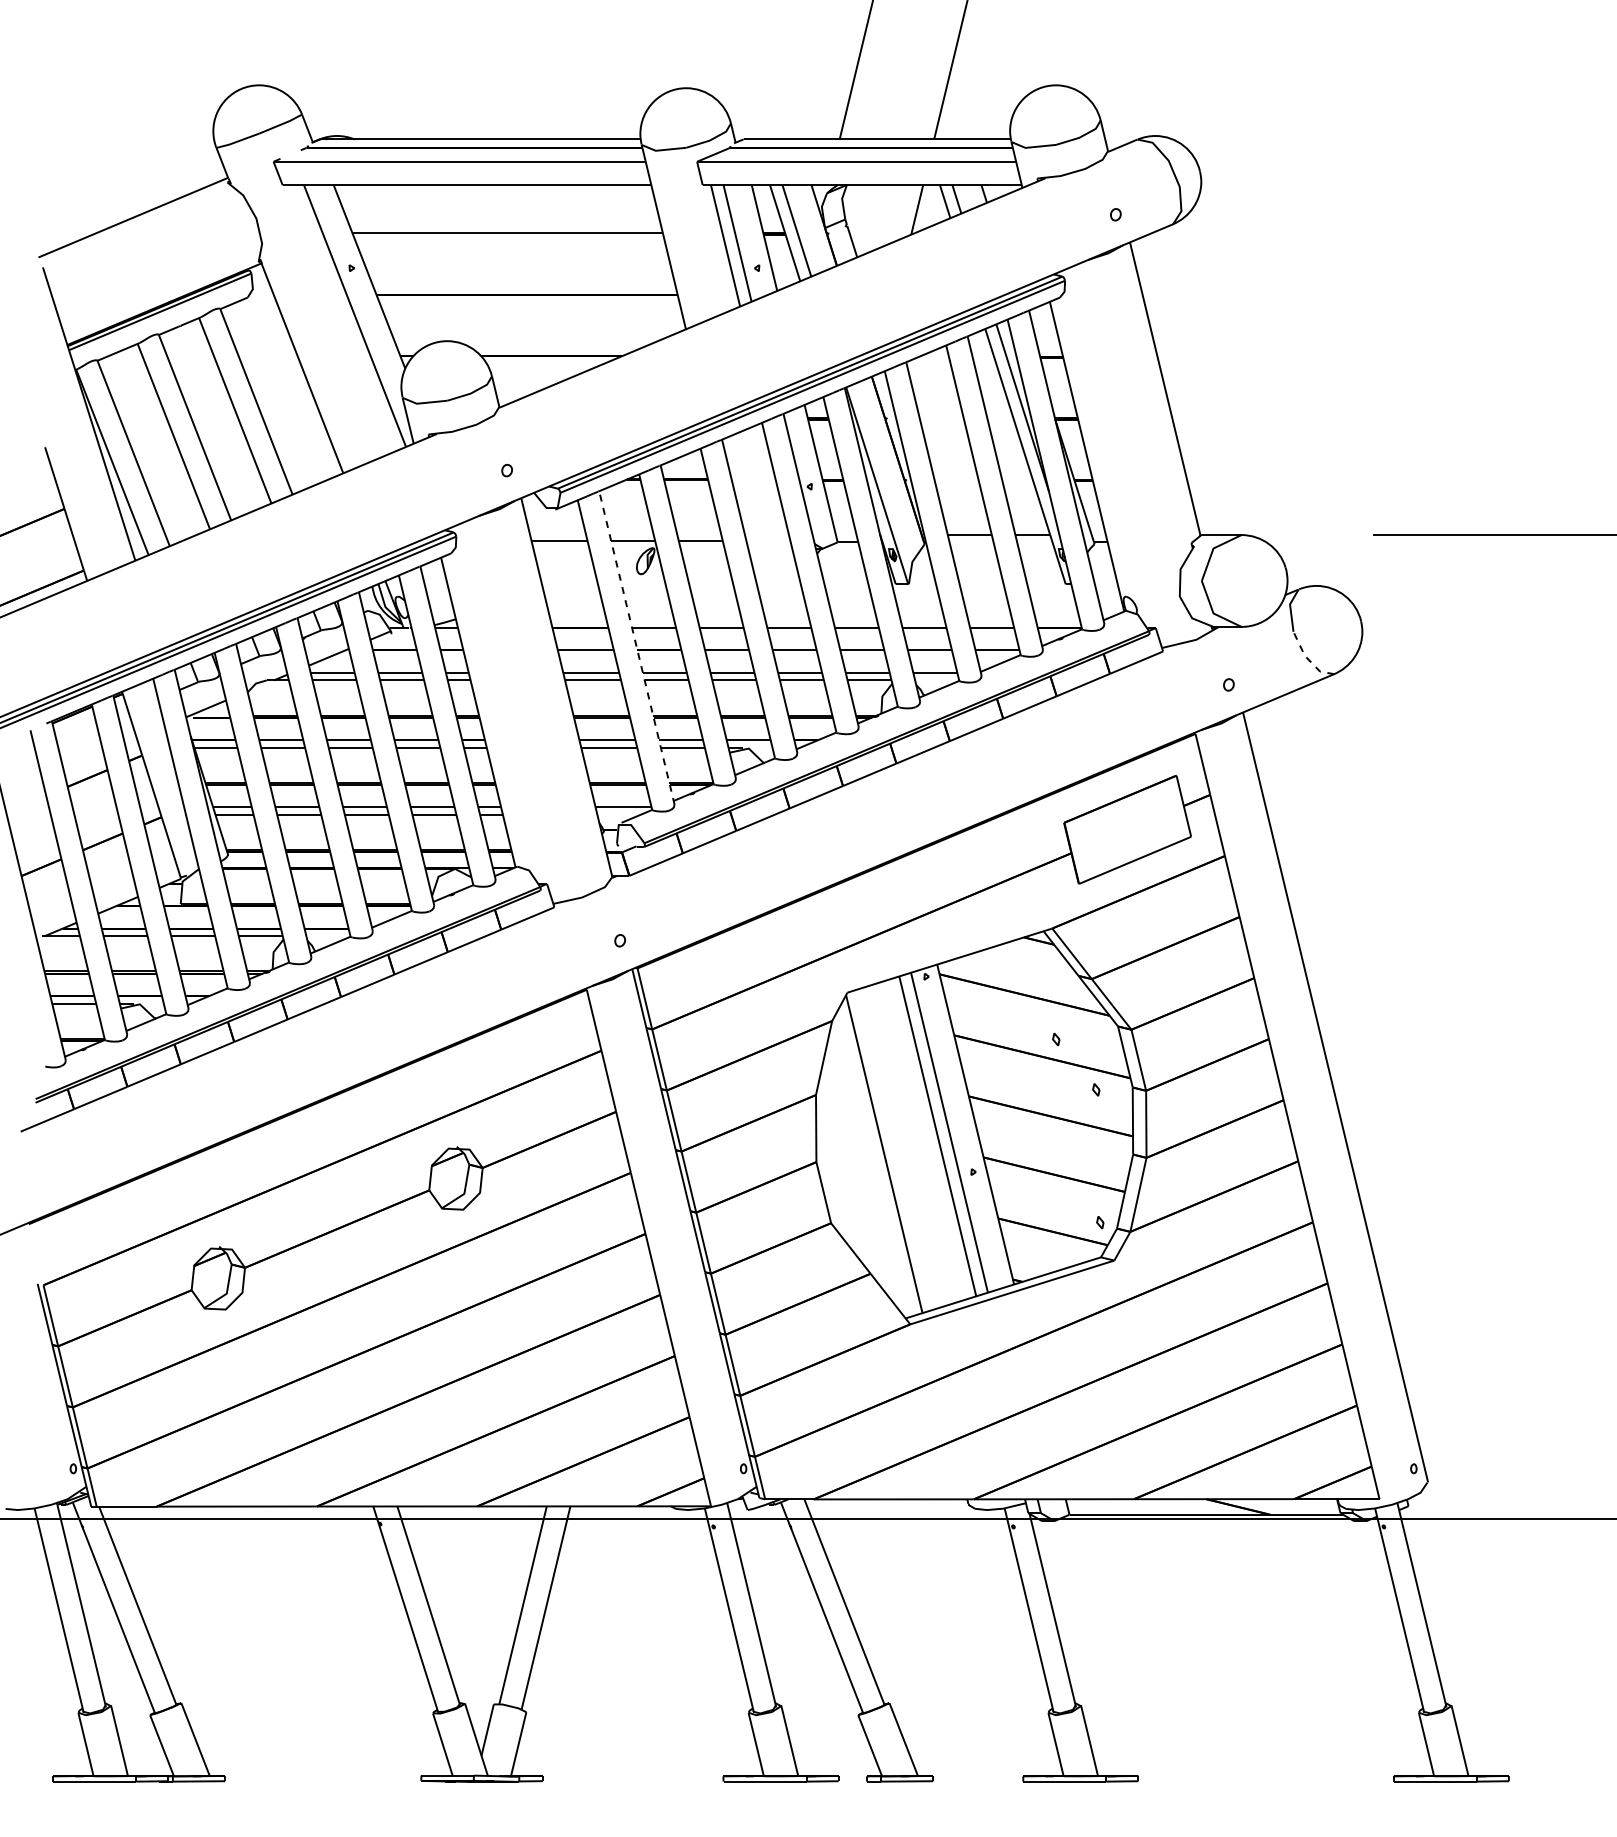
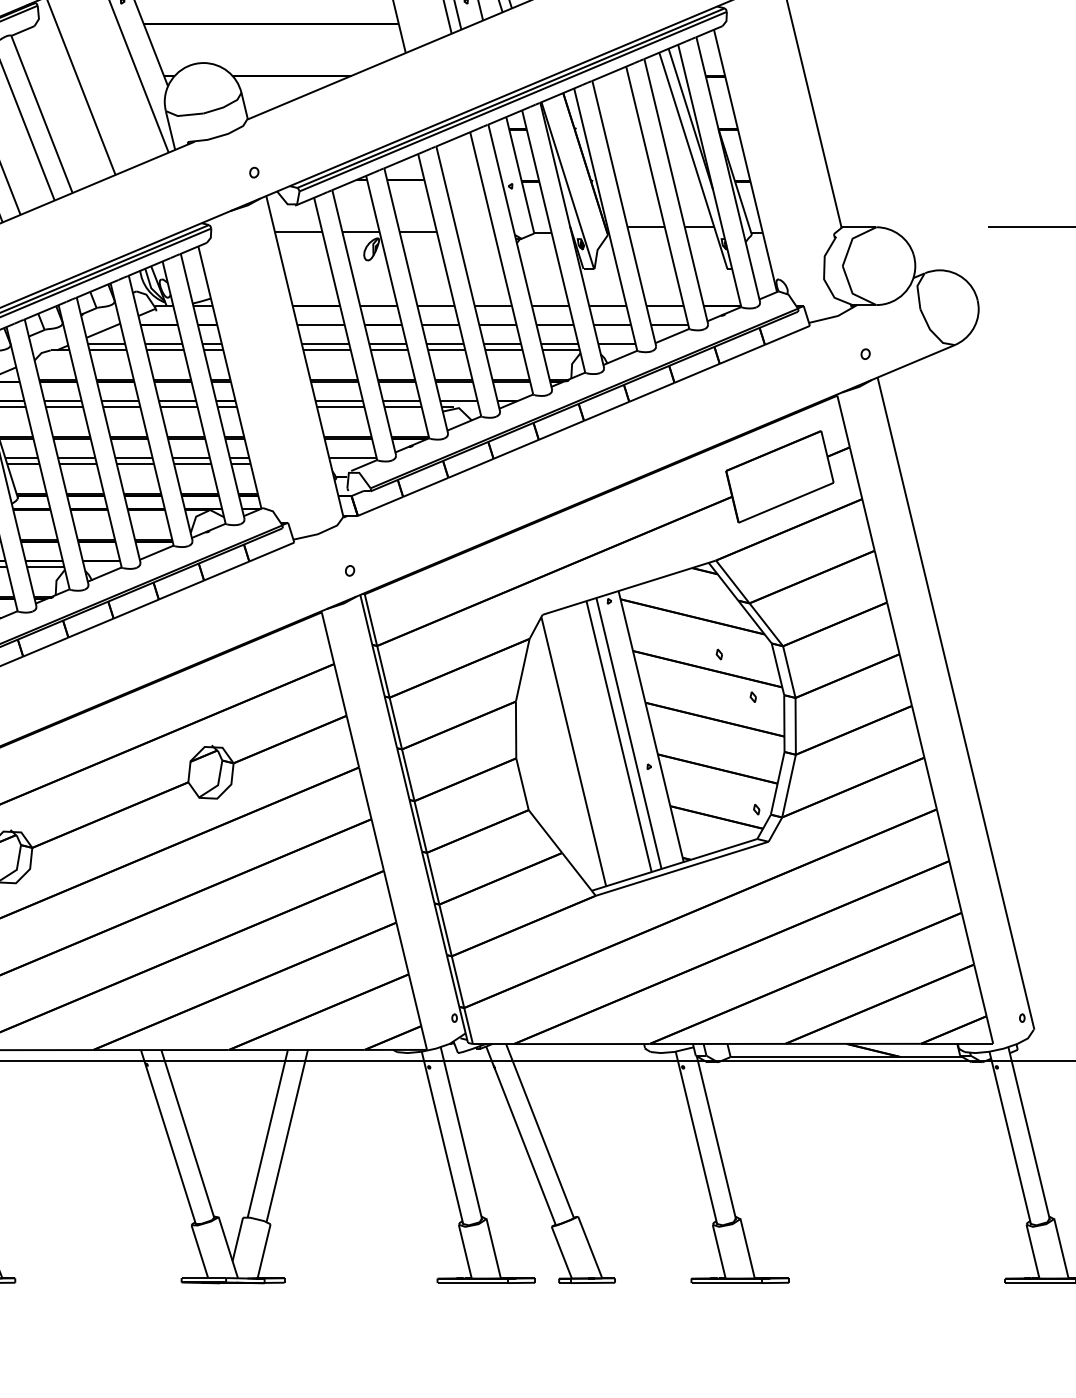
line: (636, 647) -> (363, 322), dashed -> solid
line: (1308, 659) -> (933, 332), dashed -> solid

